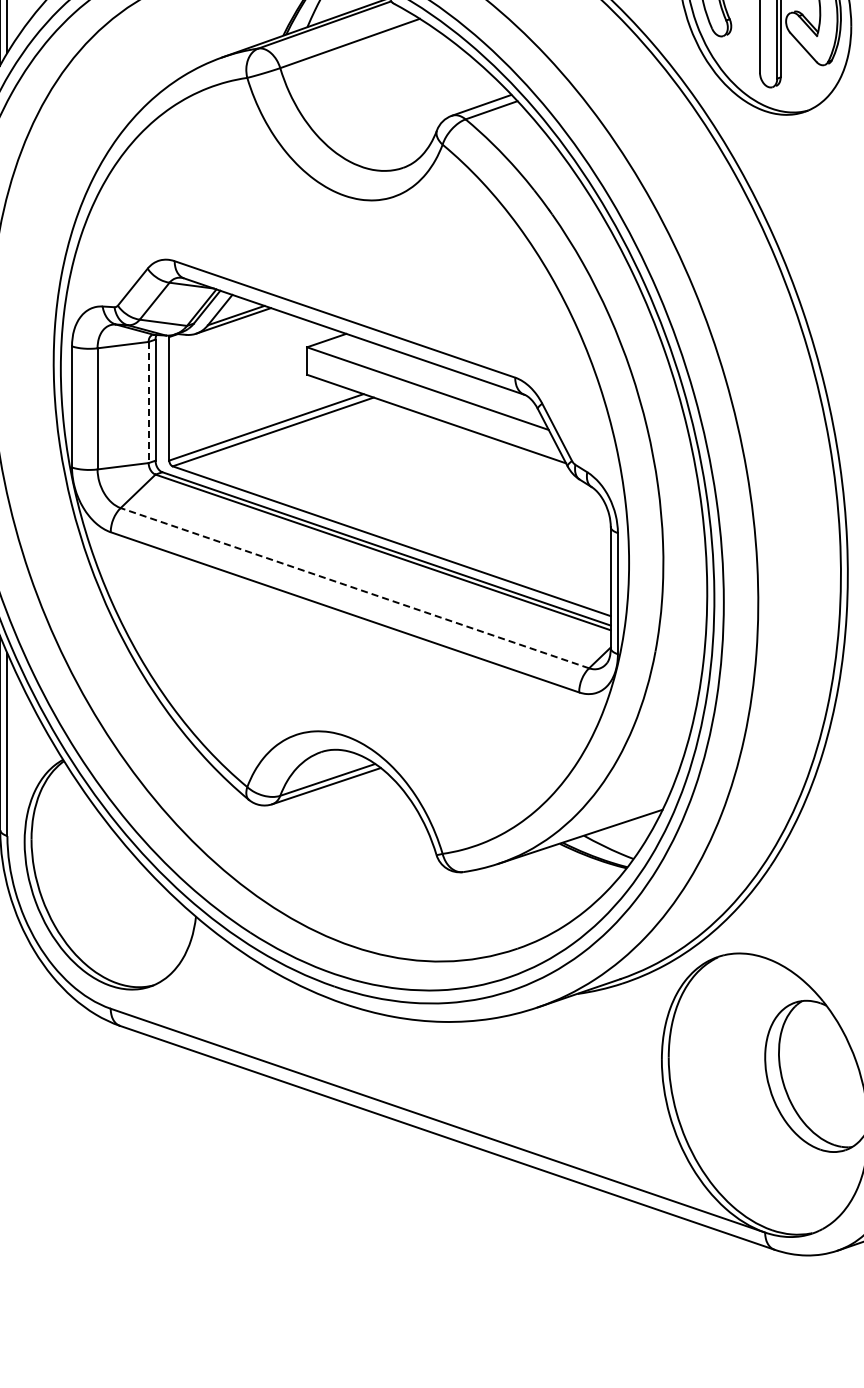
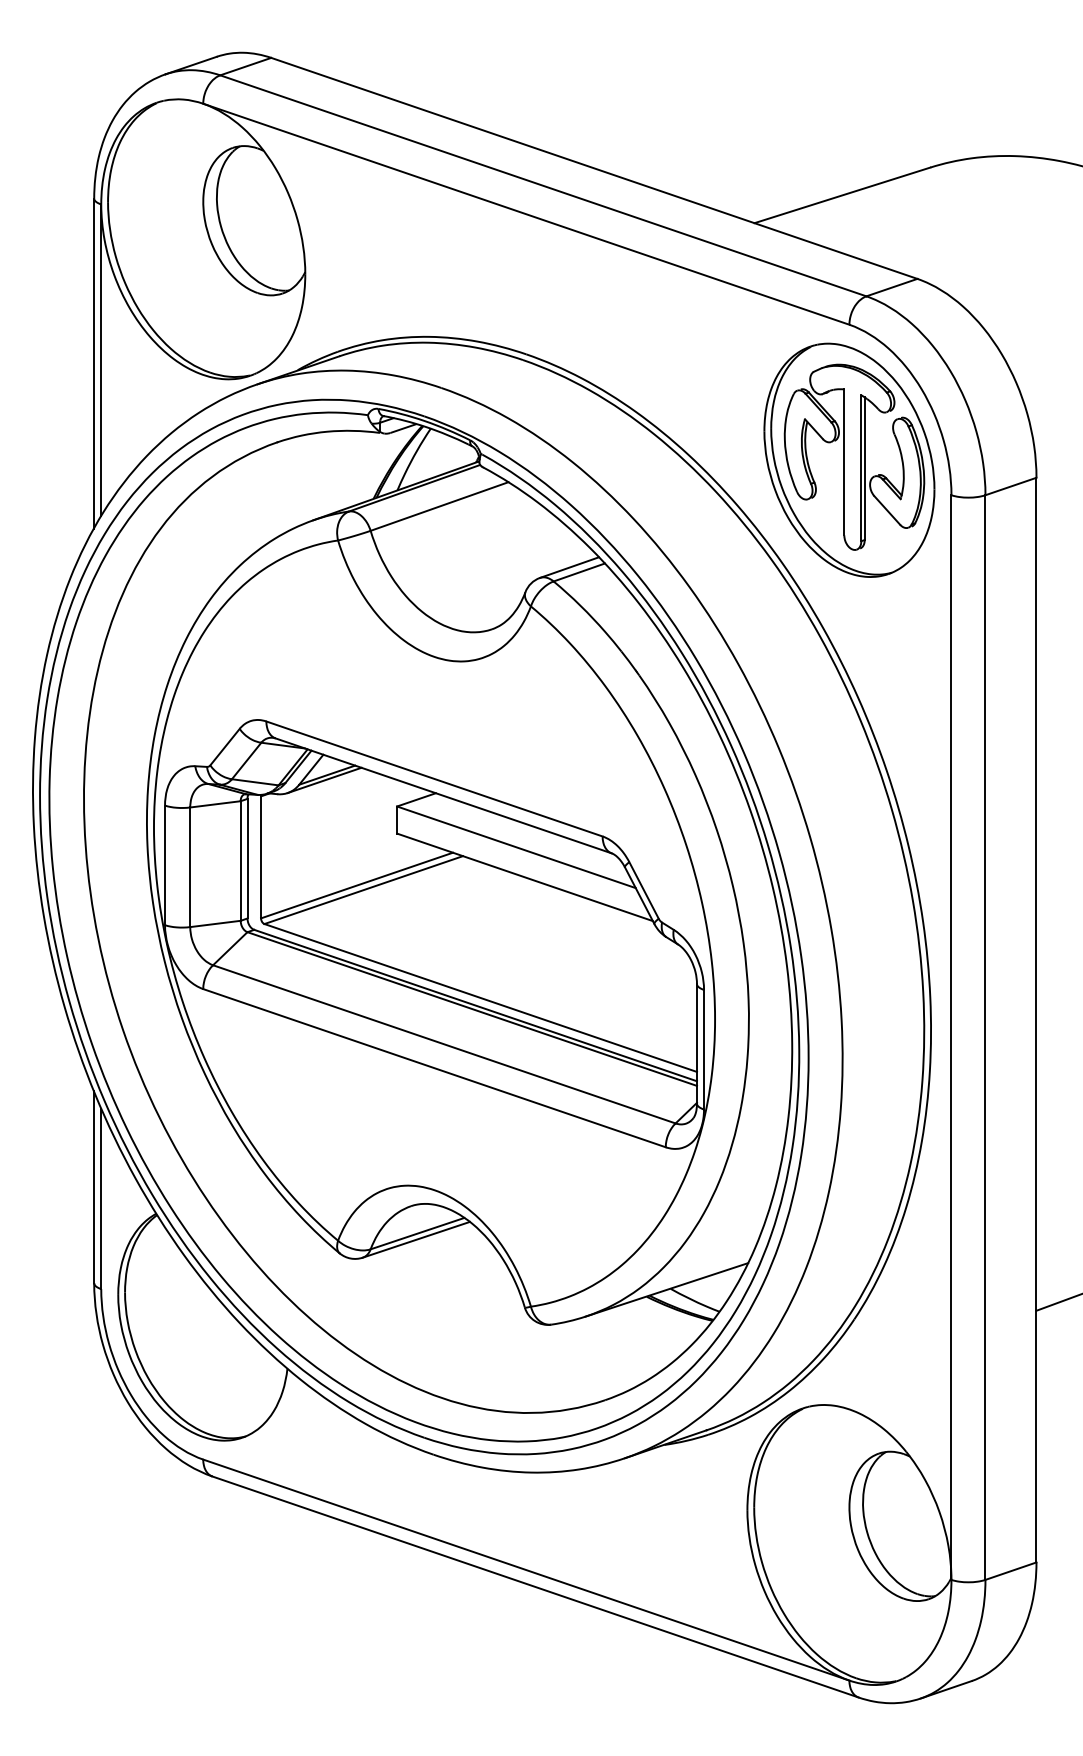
line: (148, 403) -> (240, 861), dashed -> solid
line: (354, 588) -> (443, 1044), dashed -> solid

